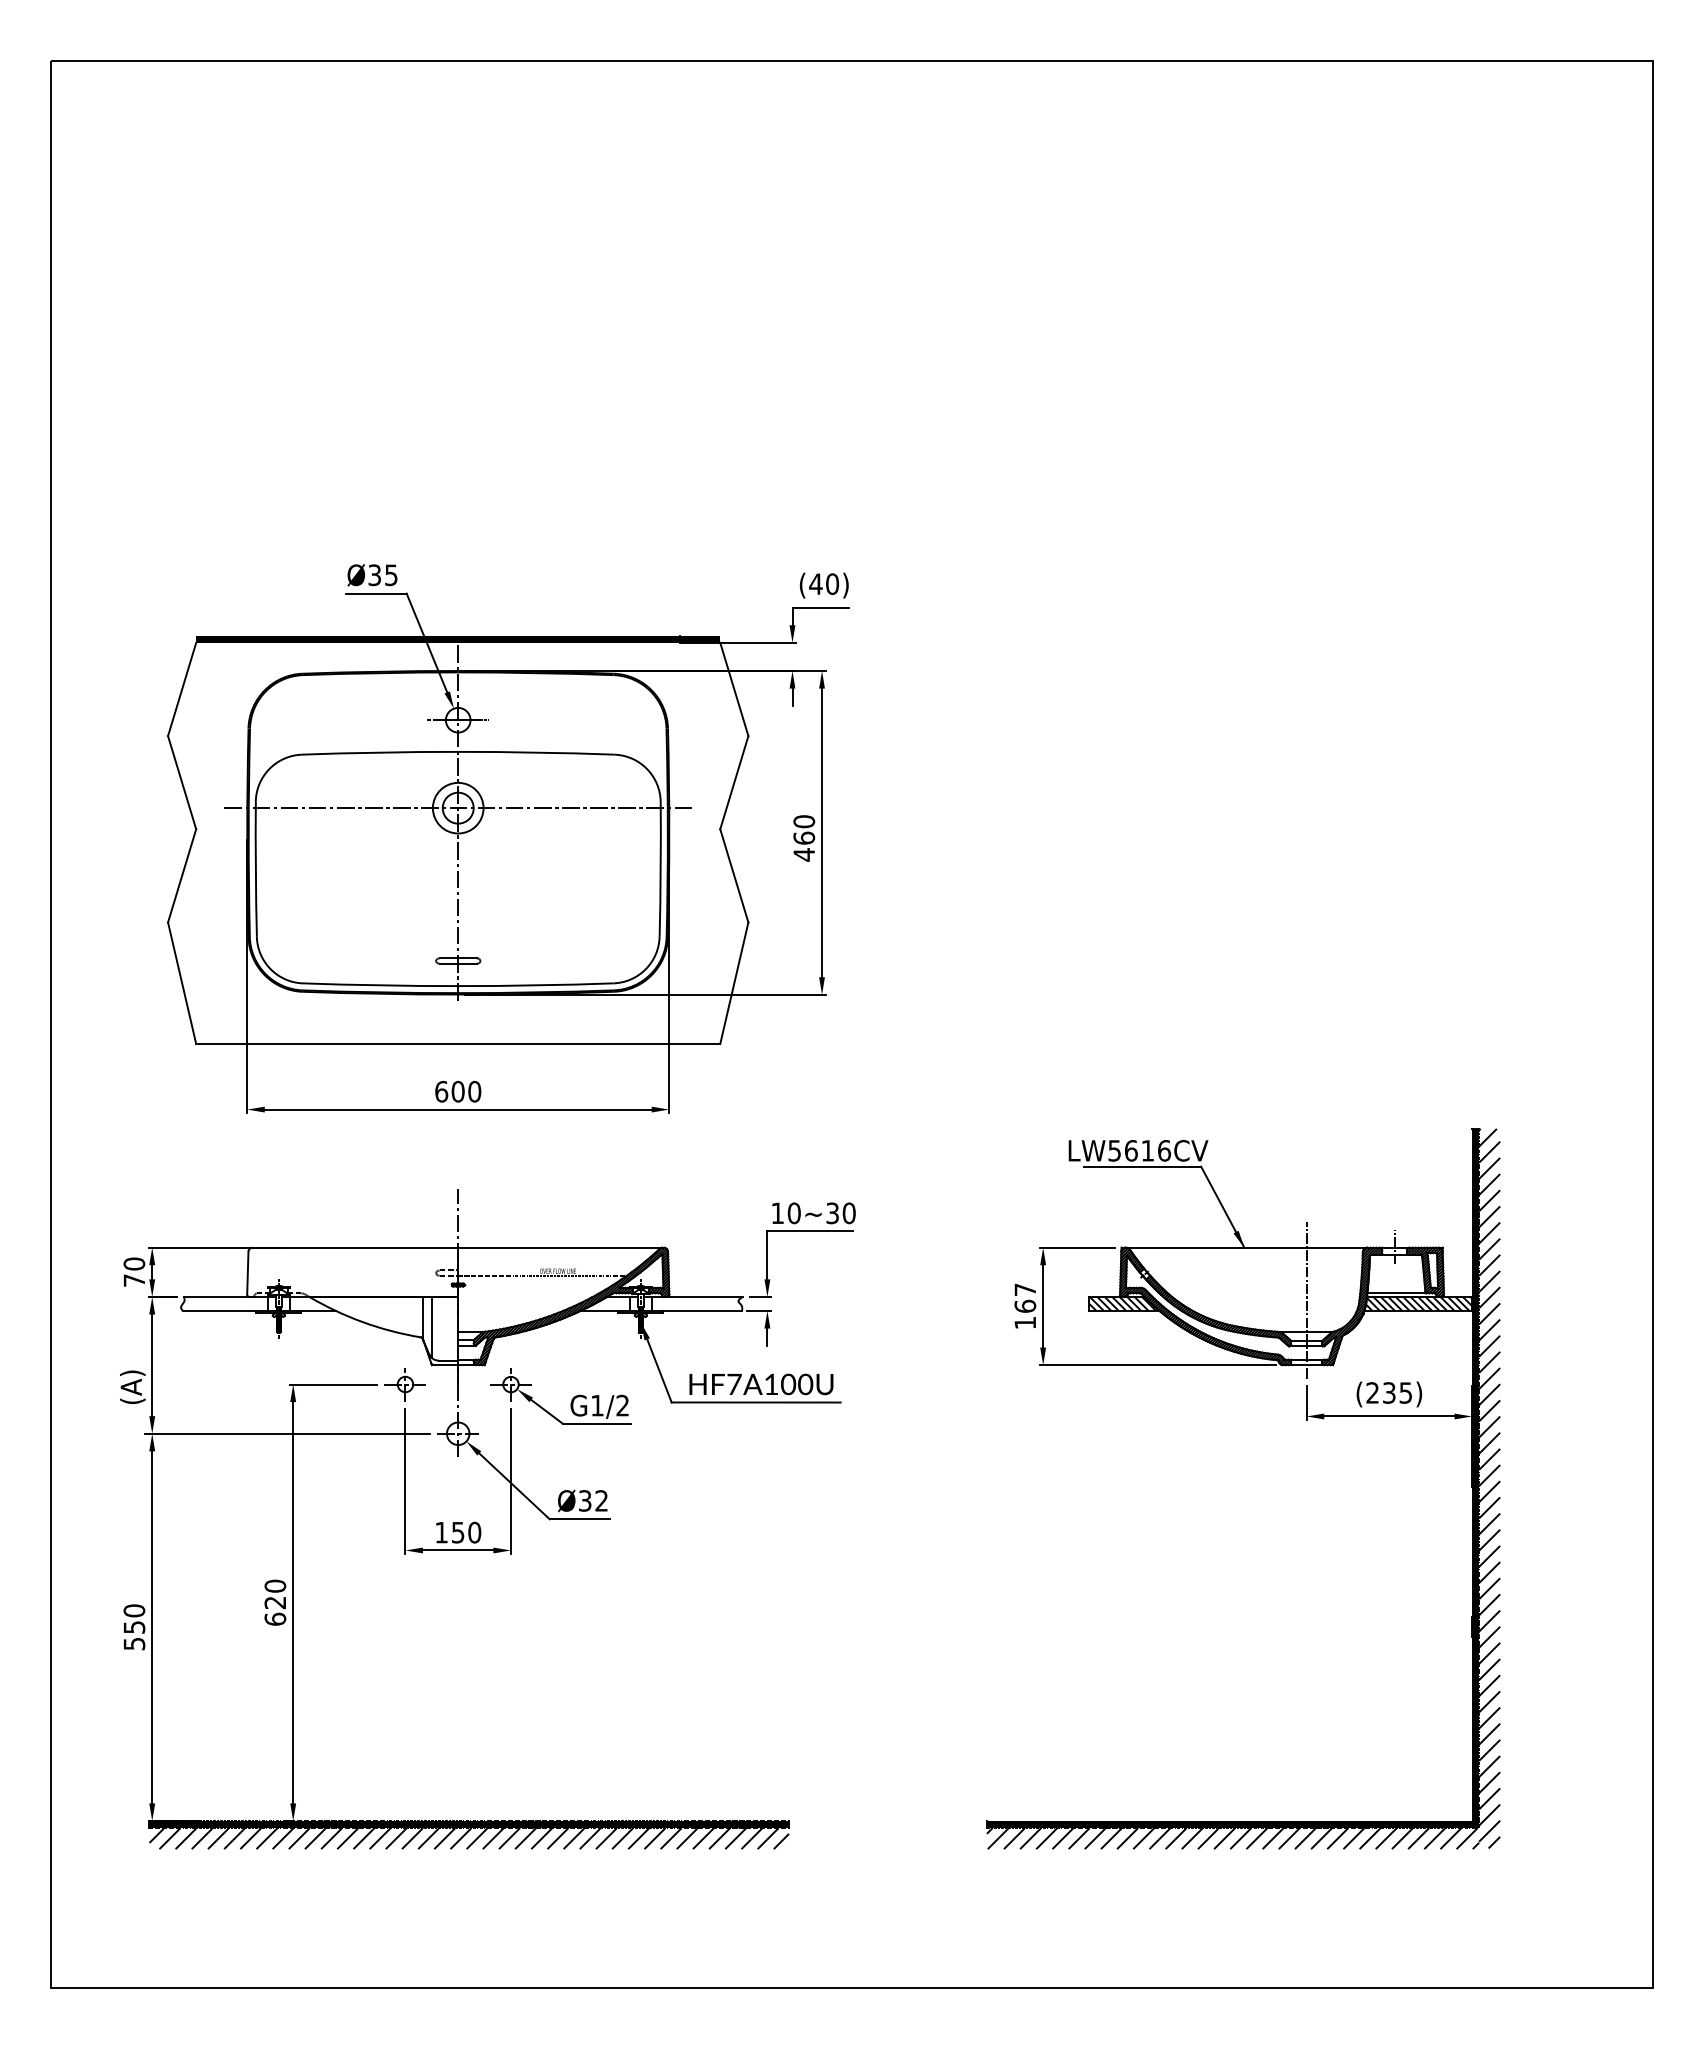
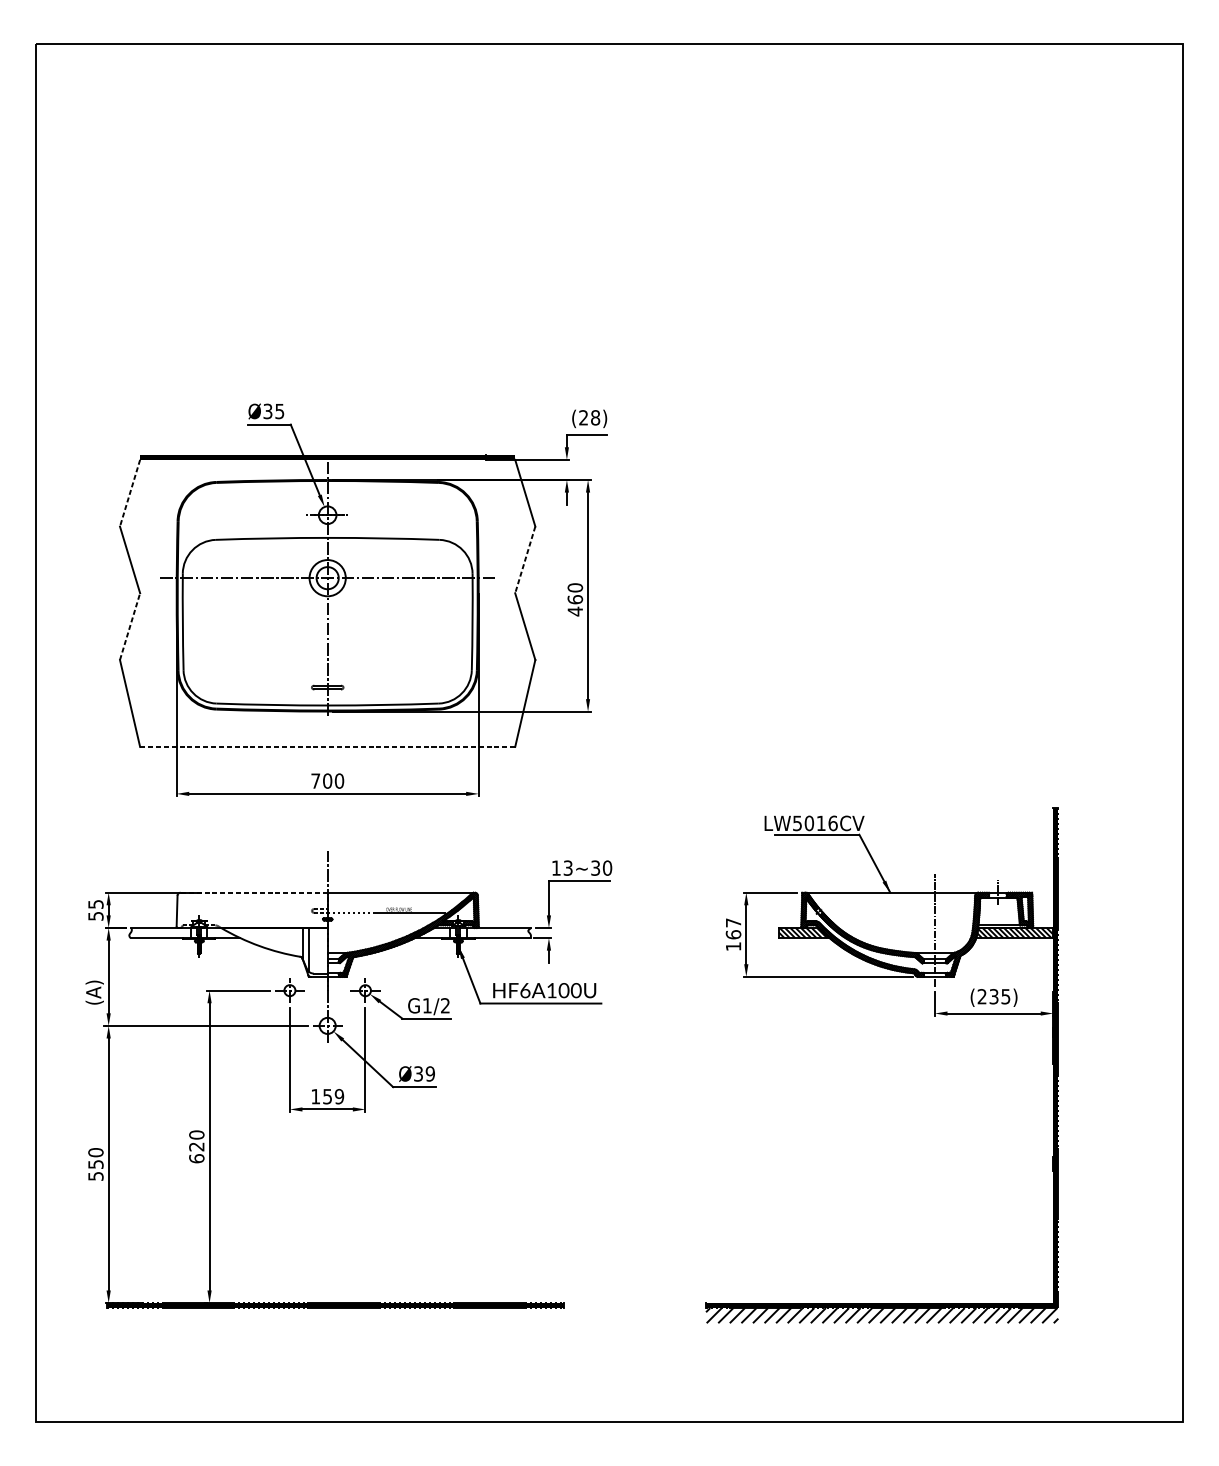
text: (824, 583) -> (589, 417), (40) -> (28)
line: (182, 689) -> (130, 493), solid -> dashed
line: (734, 782) -> (525, 559), solid -> dashed
line: (182, 875) -> (130, 626), solid -> dashed
line: (457, 1043) -> (327, 746), solid -> dashed
text: (441, 1091) -> (315, 780), 600 -> 700
text: (1130, 1150) -> (808, 823), LW5616CV -> LW5016CV
text: (793, 1213) -> (567, 868), 10~30 -> 13~30
line: (355, 1247) -> (254, 892), solid -> dashed
text: (134, 1271) -> (95, 909), 70 -> 55
text: (734, 1384) -> (525, 990), HF7A100U -> HF6A100U
hatch: (1489, 1488) -> (1065, 1065), removed
text: (601, 1500) -> (430, 1073), Ø32 -> Ø39
text: (474, 1532) -> (339, 1096), 150 -> 159
hatch: (469, 1838) -> (335, 1315), removed

